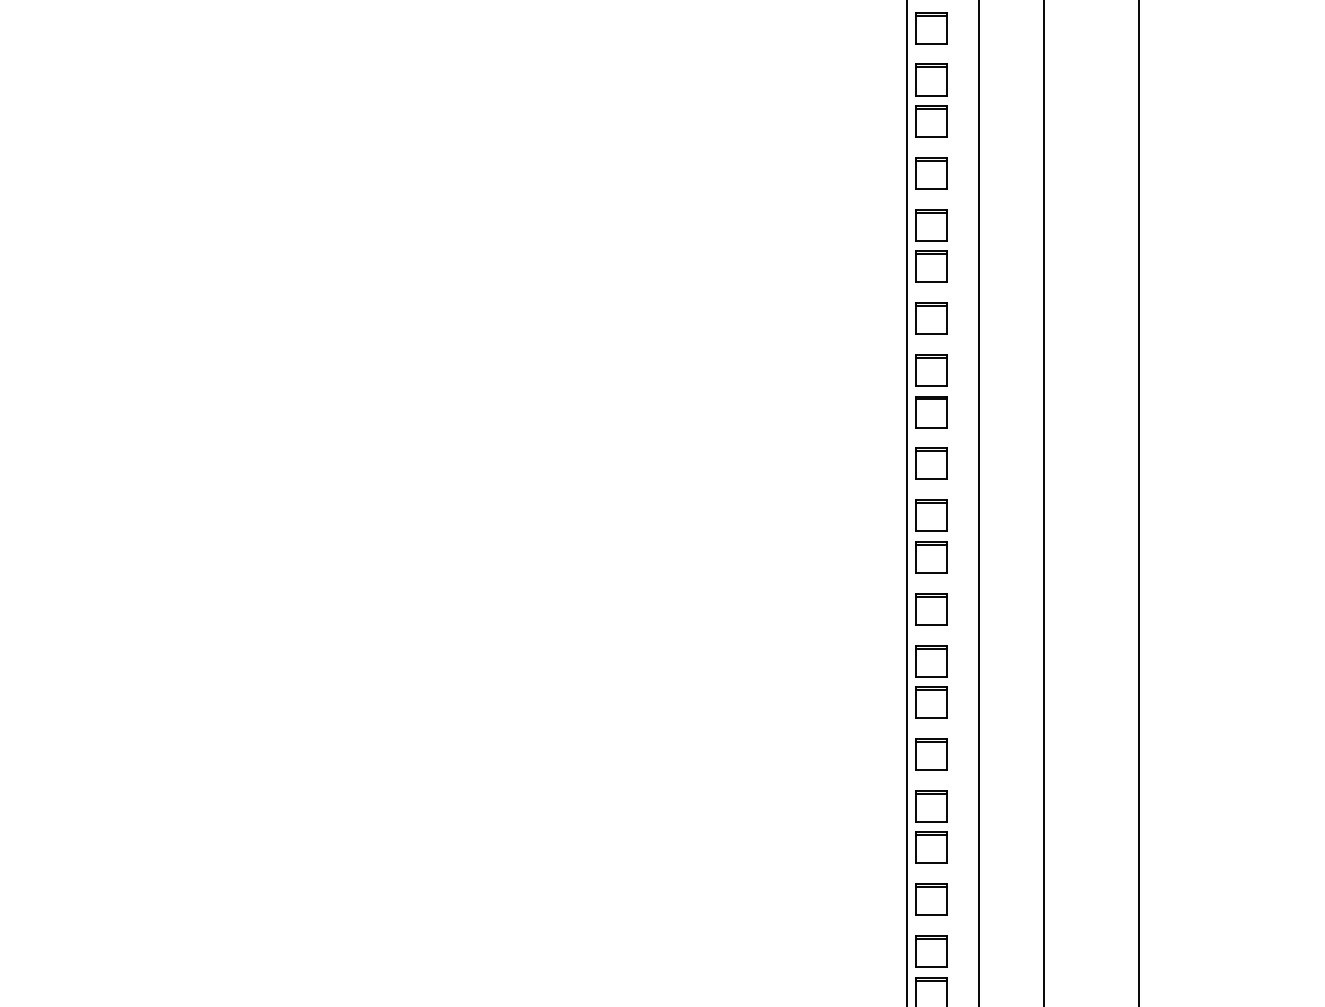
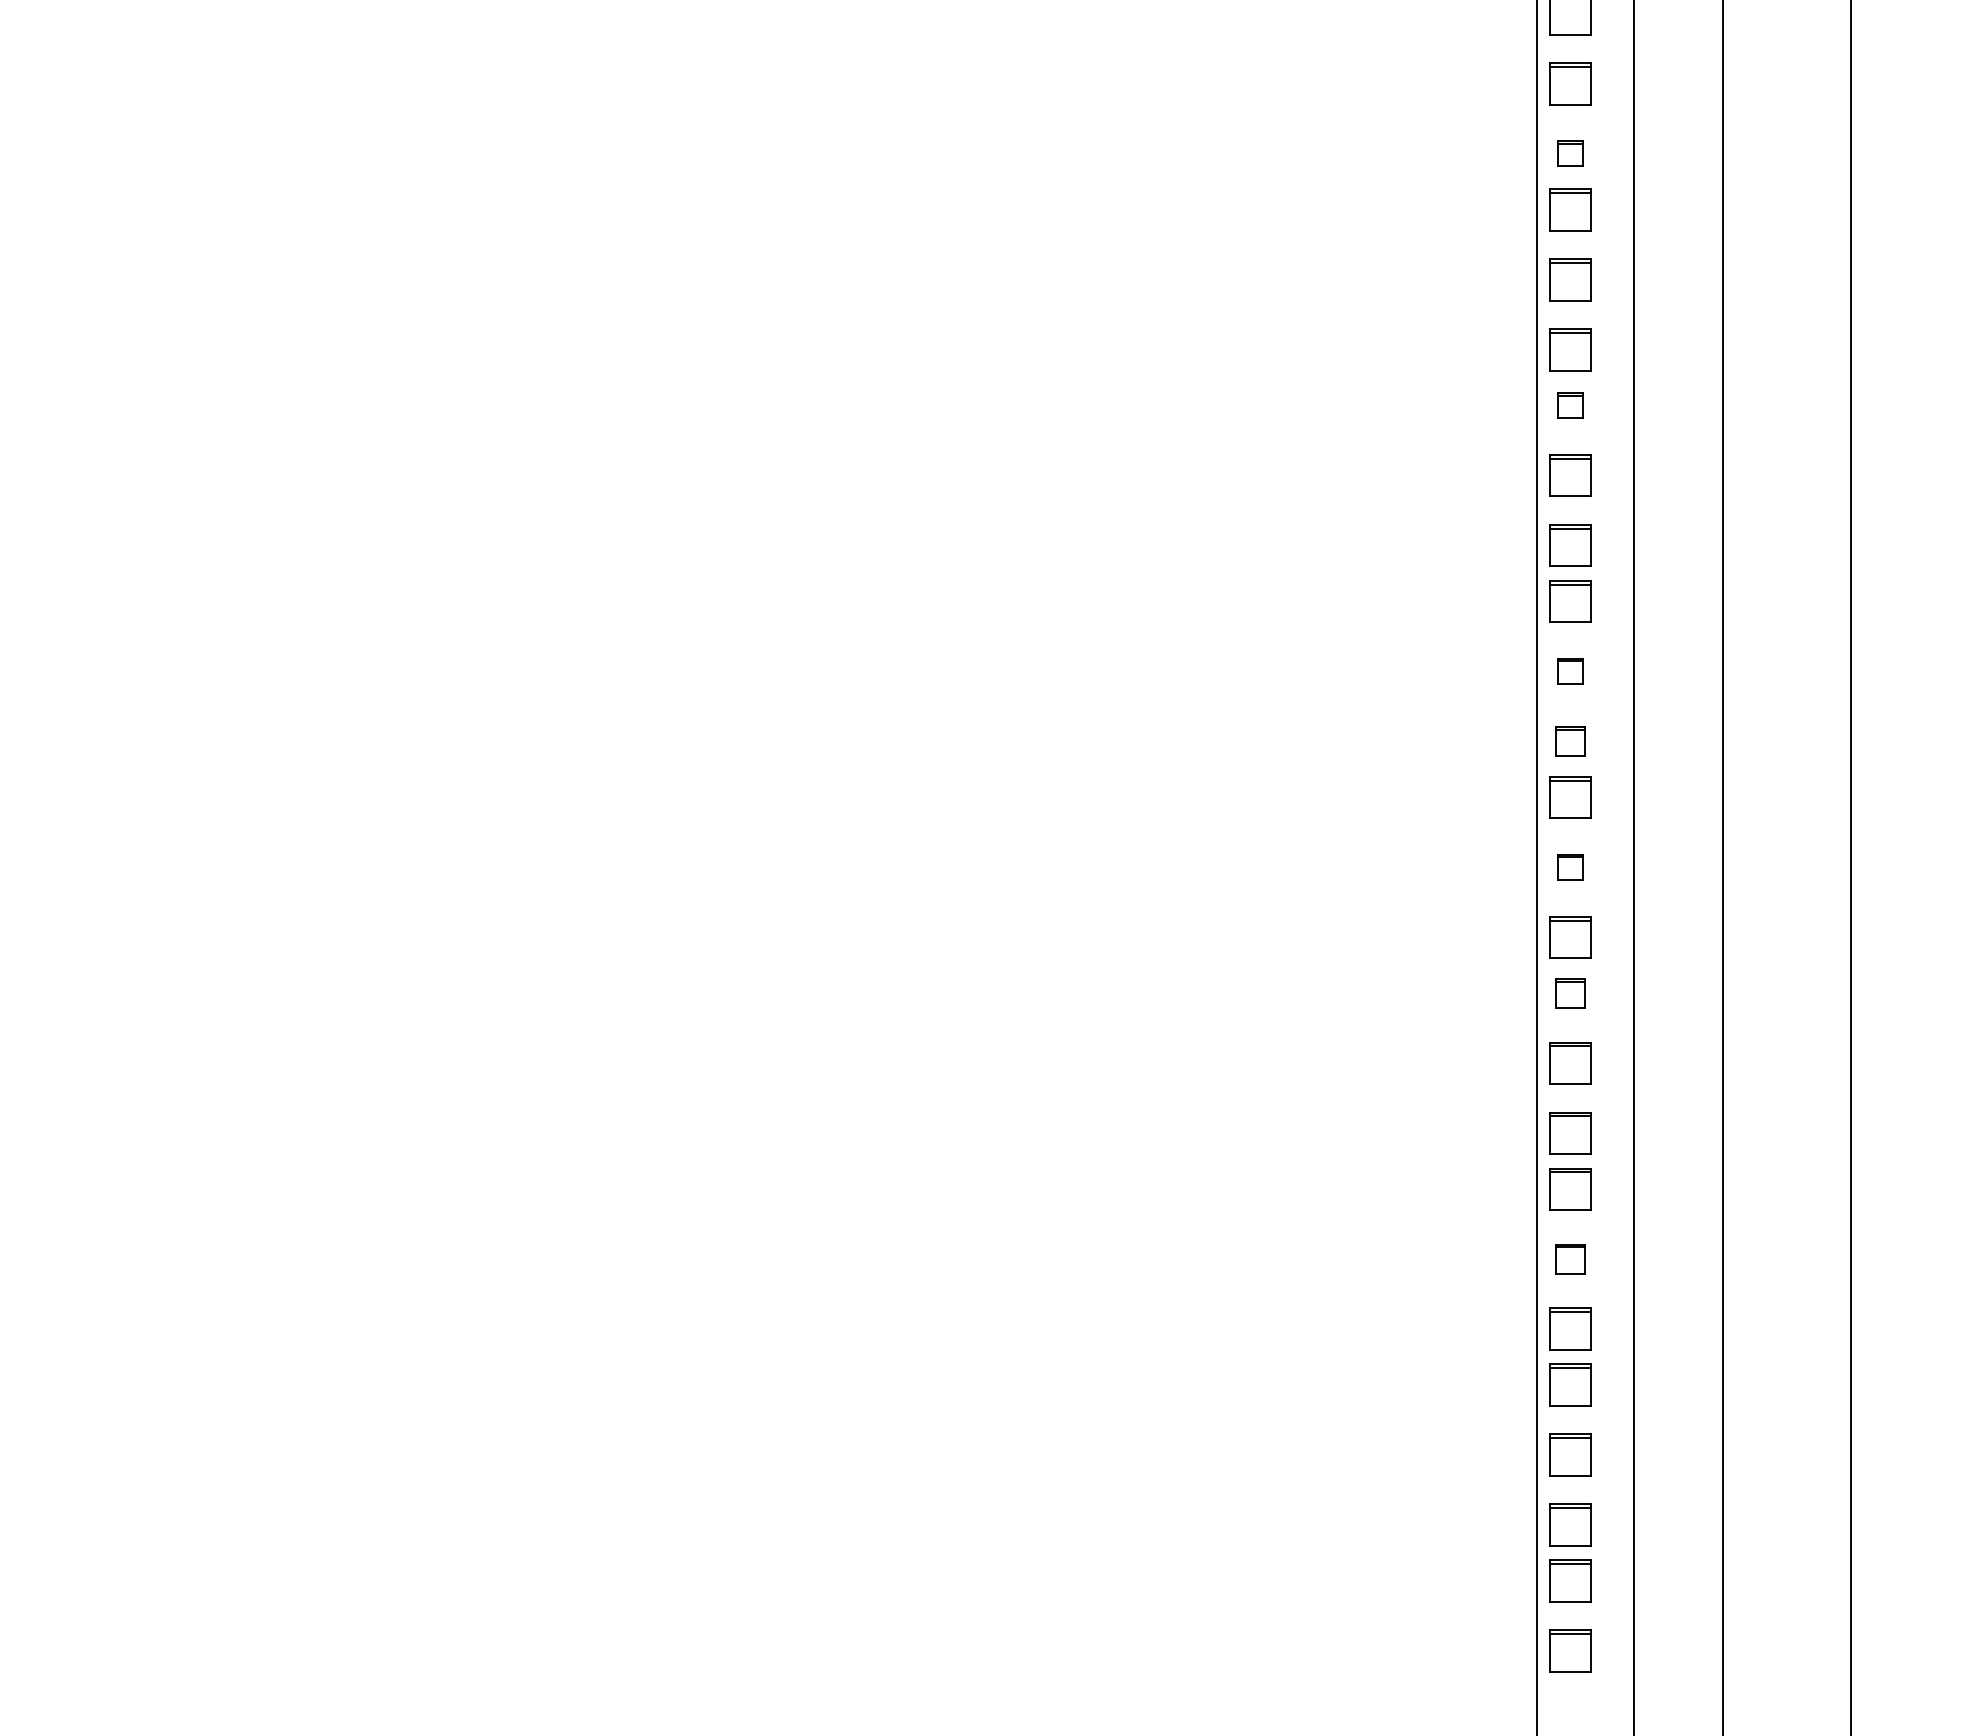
part: (931, 79) -> (1570, 153), size x0.6
part: (931, 266) -> (1570, 405), size x0.6
part: (931, 463) -> (1570, 671), size x0.6
part: (931, 515) -> (1570, 741), size x0.7
part: (931, 609) -> (1570, 867), size x0.6
part: (931, 702) -> (1570, 993), size x0.7
part: (931, 899) -> (1570, 1258), size x0.7

